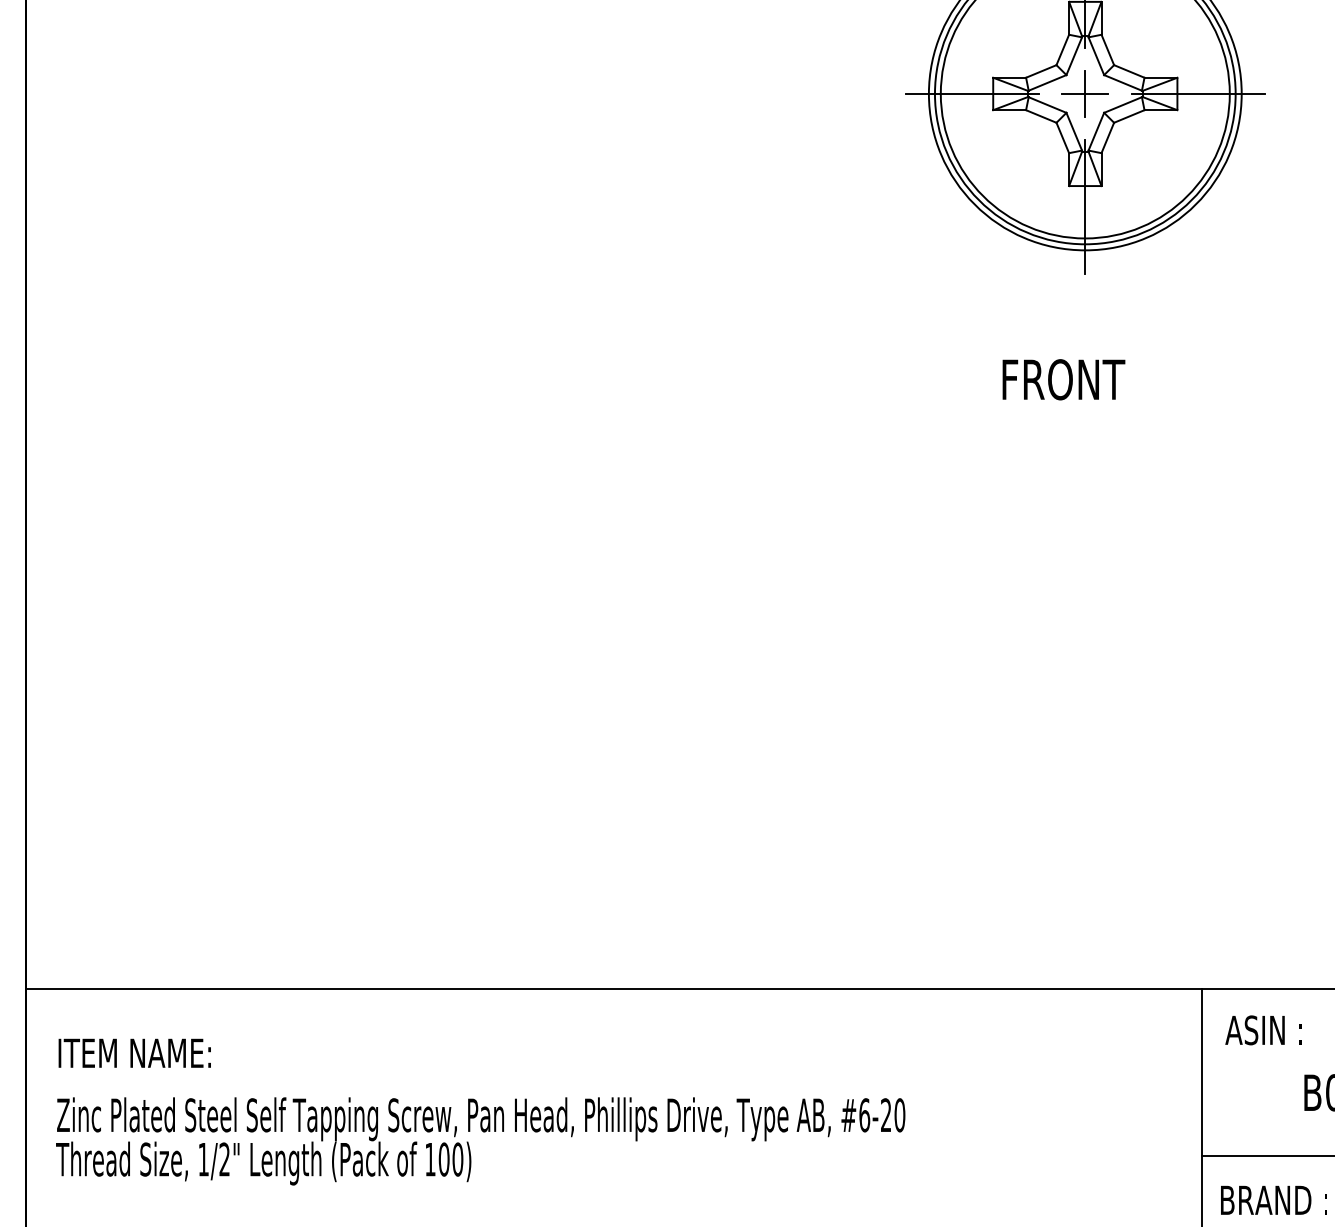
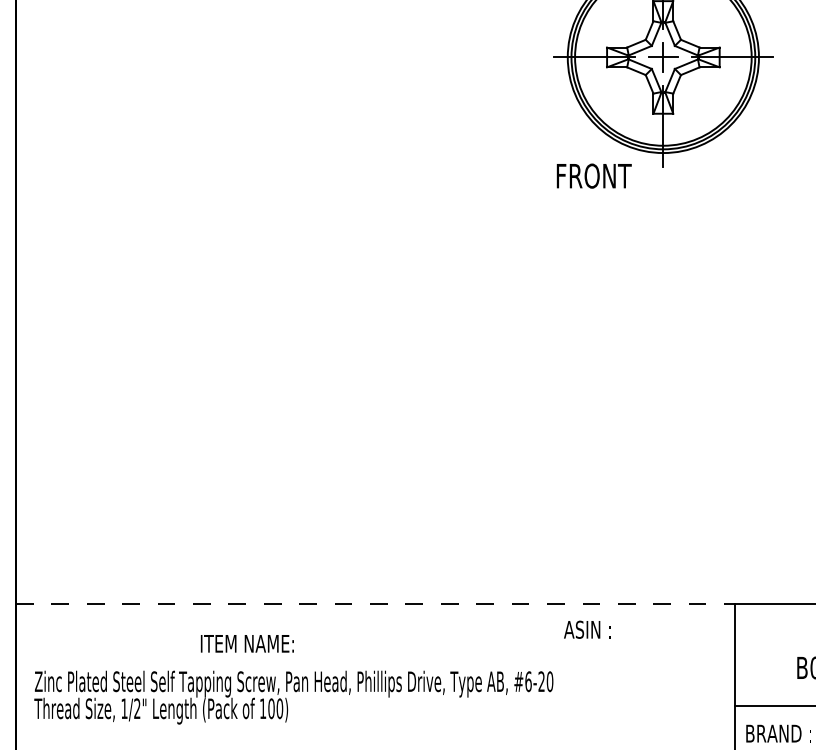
text: (1062, 378) -> (593, 175), moved
line: (614, 988) -> (375, 604), solid -> dashed
text: (1263, 1029) -> (587, 629), moved
text: (133, 1052) -> (246, 643), moved

